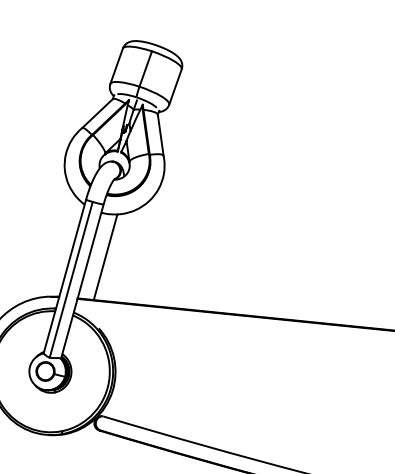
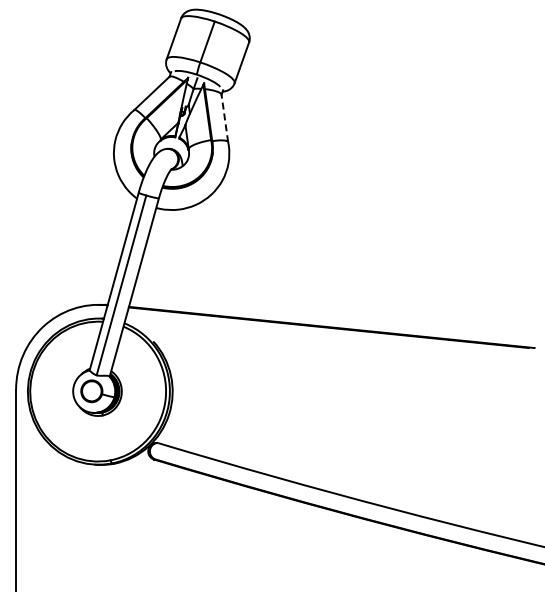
line: (160, 134) -> (224, 117), solid -> dashed
line: (104, 256) -> (160, 258), removed

